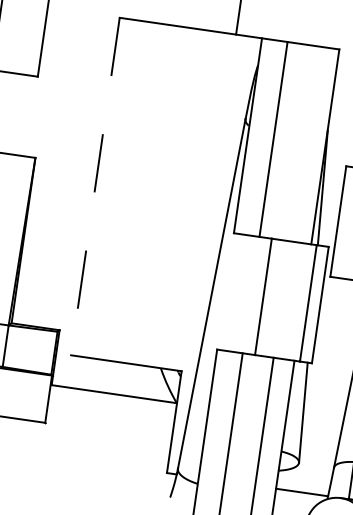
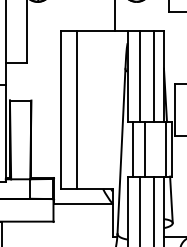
line: (305, 144) -> (154, 76), added
line: (94, 188) -> (60, 110), dashed -> solid
line: (128, 190) -> (76, 109), added
line: (237, 293) -> (133, 149), added

